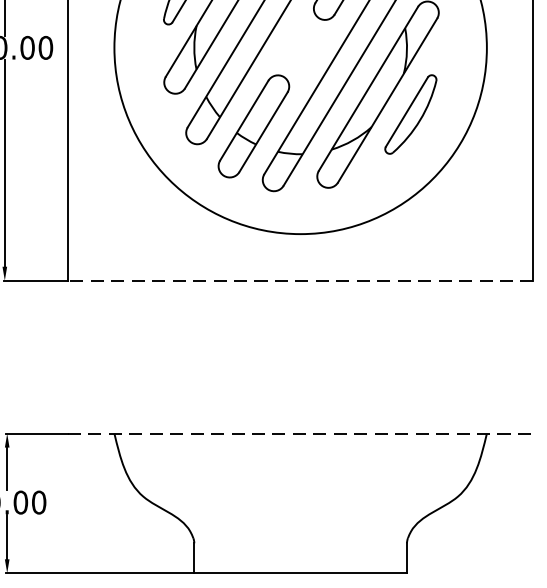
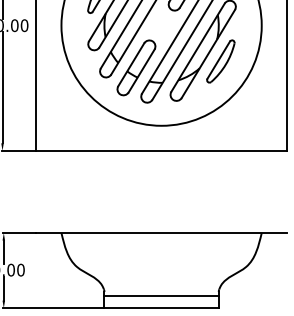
line: (300, 280) -> (161, 150), dashed -> solid
line: (302, 434) -> (162, 233), dashed -> solid
line: (300, 549) -> (161, 295), added

